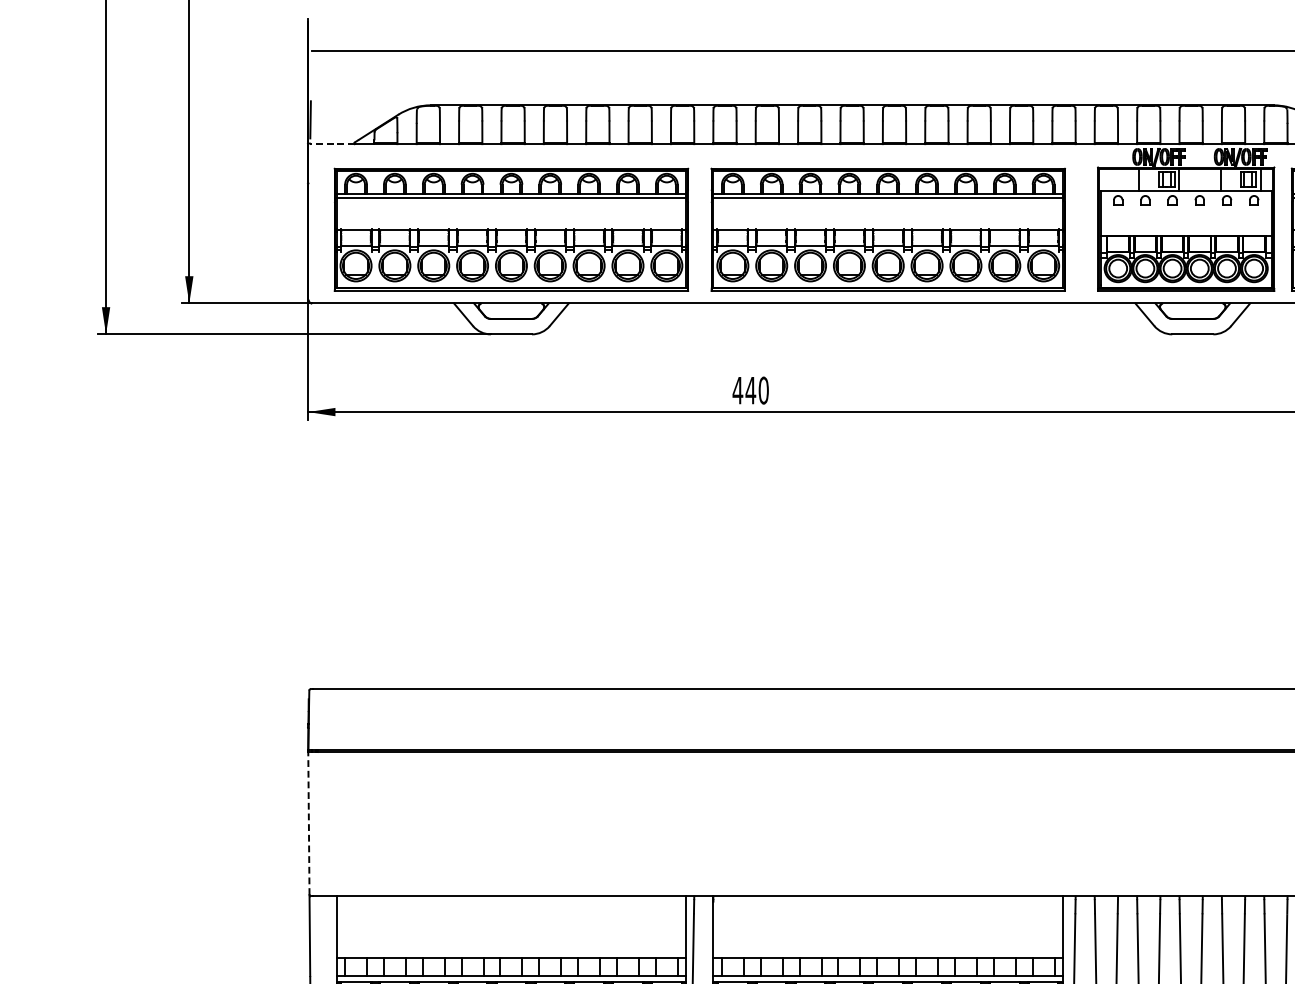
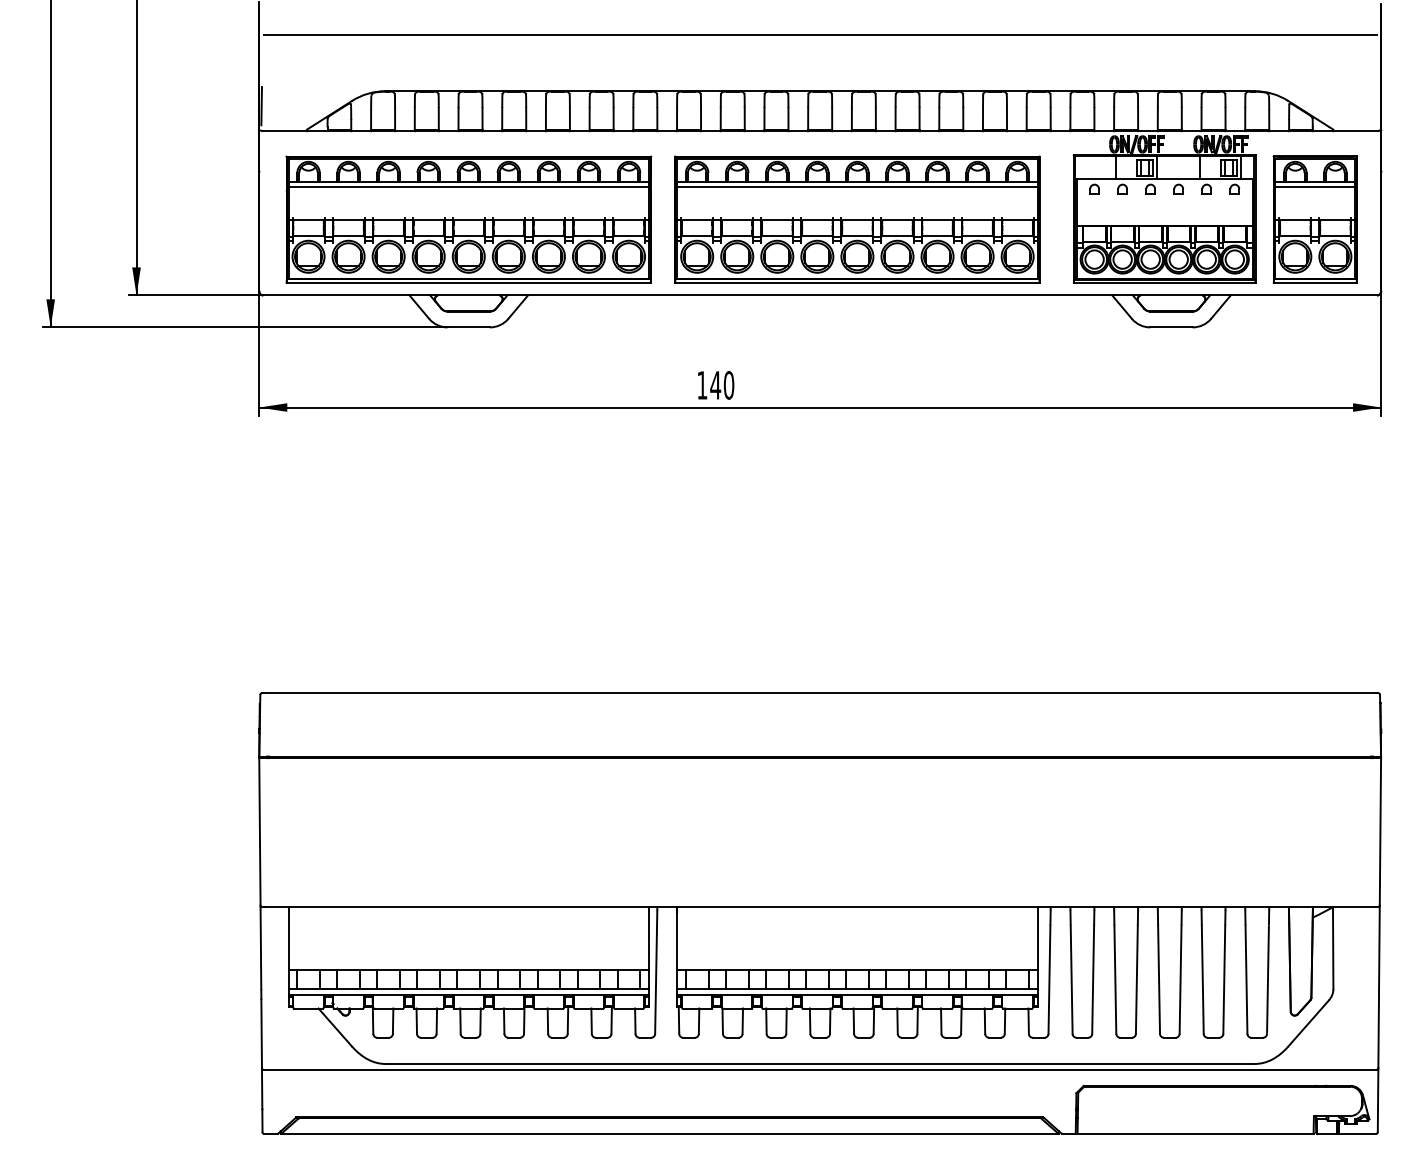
line: (332, 144) -> (284, 131), dashed -> solid
text: (737, 390) -> (701, 385), 440 -> 140
line: (308, 823) -> (259, 831), dashed -> solid

